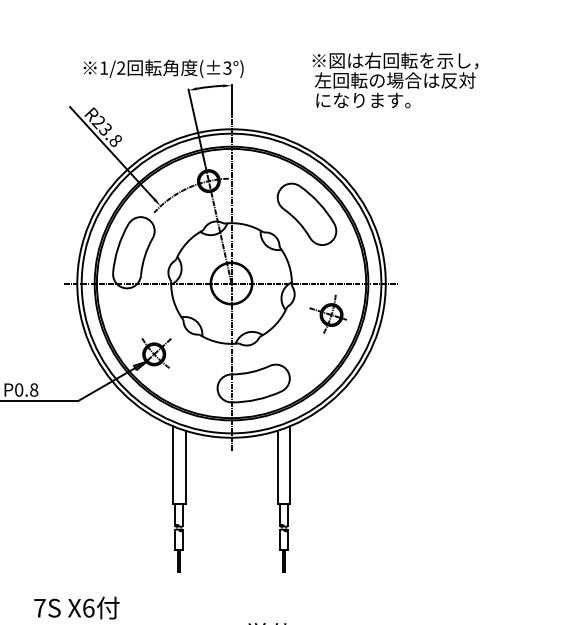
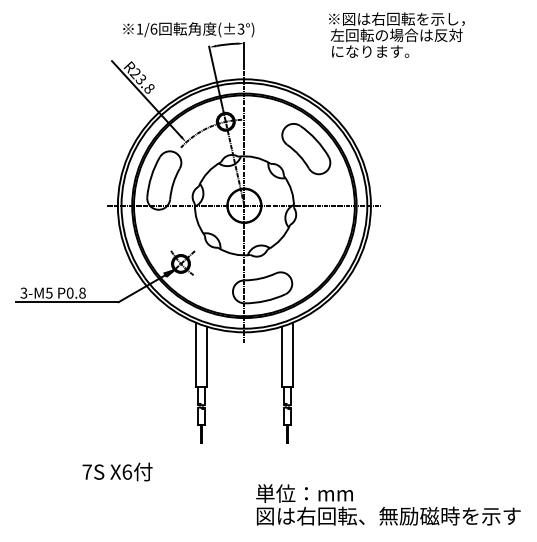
text: (120, 67) -> (153, 28), 1/2 -> 1/6
text: (395, 79) -> (396, 34), moved
part: (327, 313) -> (323, 230), removed

